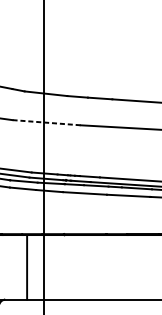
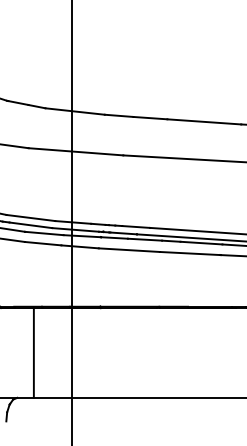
line: (46, 122) -> (75, 151), dashed -> solid
line: (26, 267) -> (33, 352), moved

